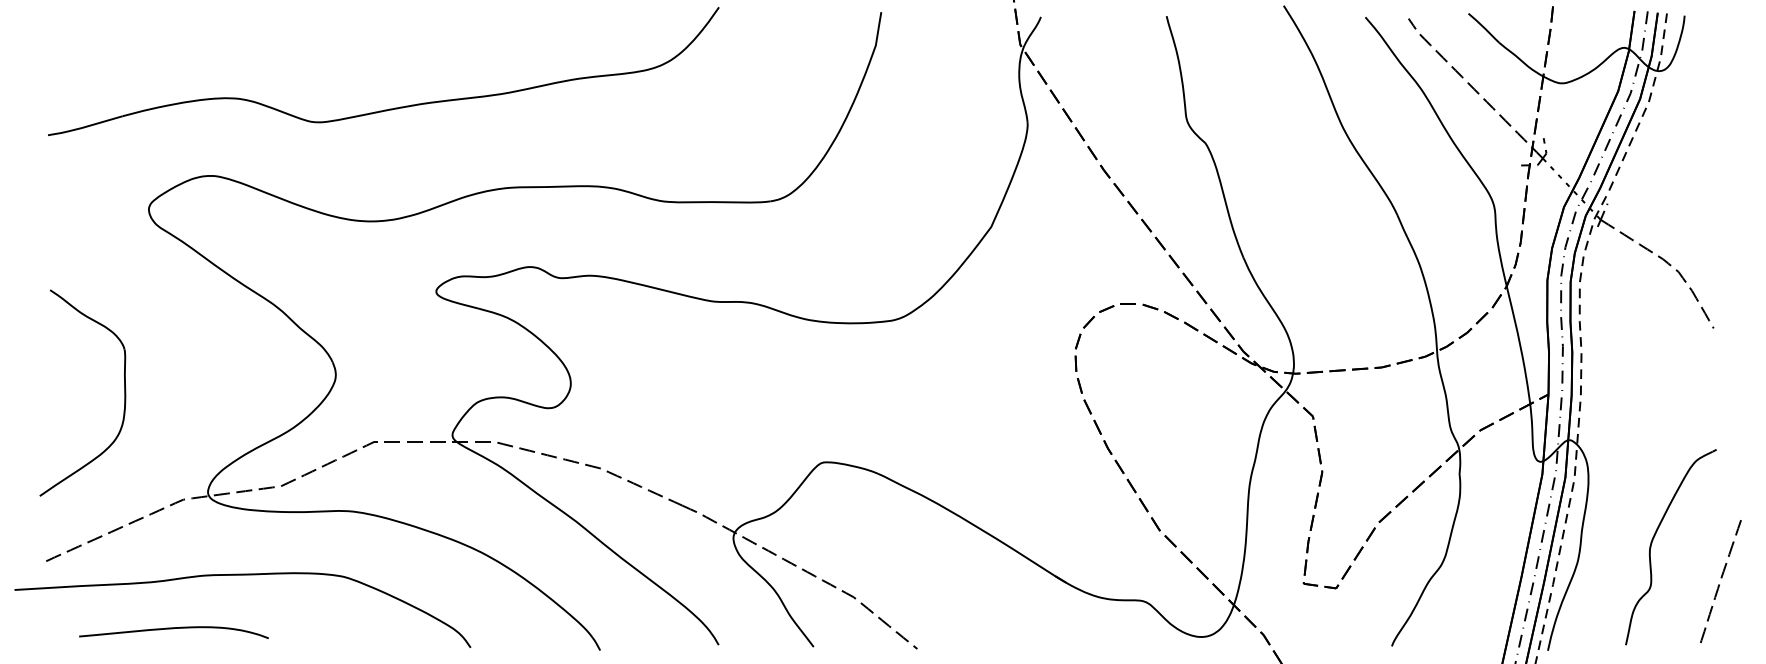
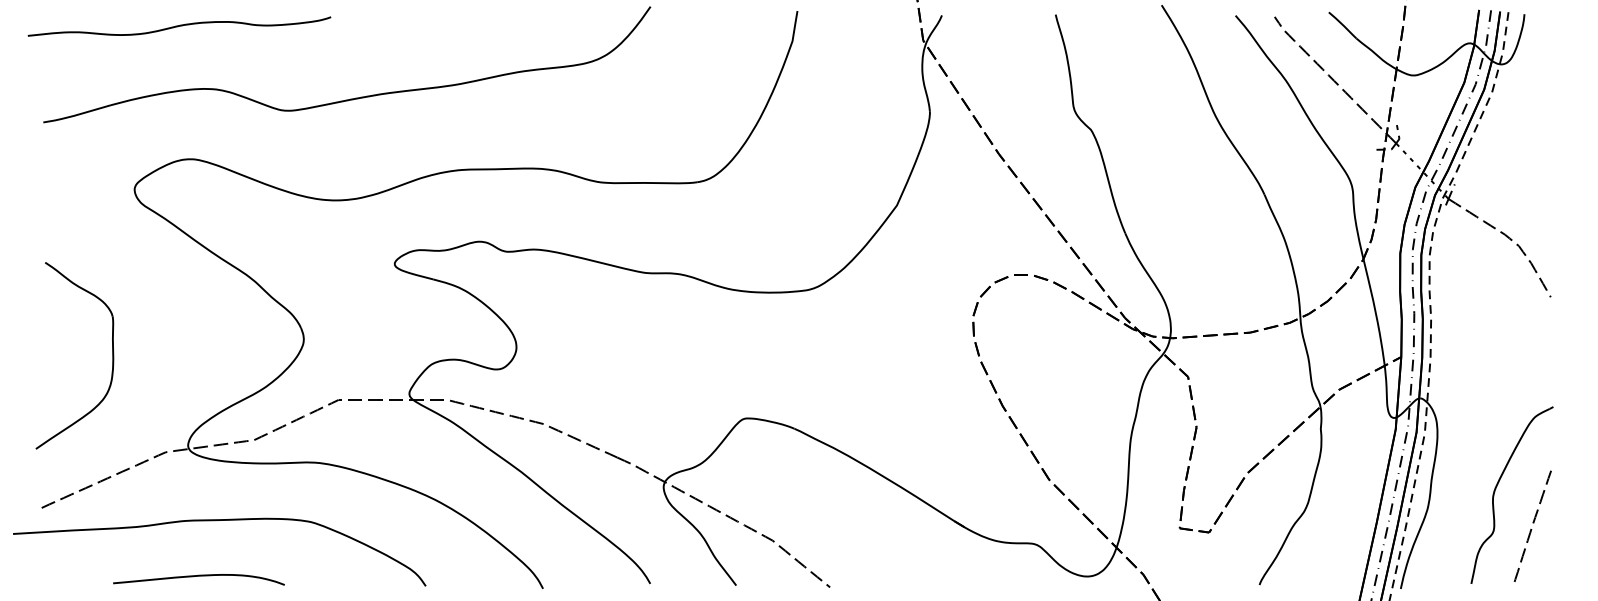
curve: (198, 29) -> (179, 26), added
curve: (1721, 578) -> (1533, 523), moved
curve: (173, 629) -> (198, 576), moved

